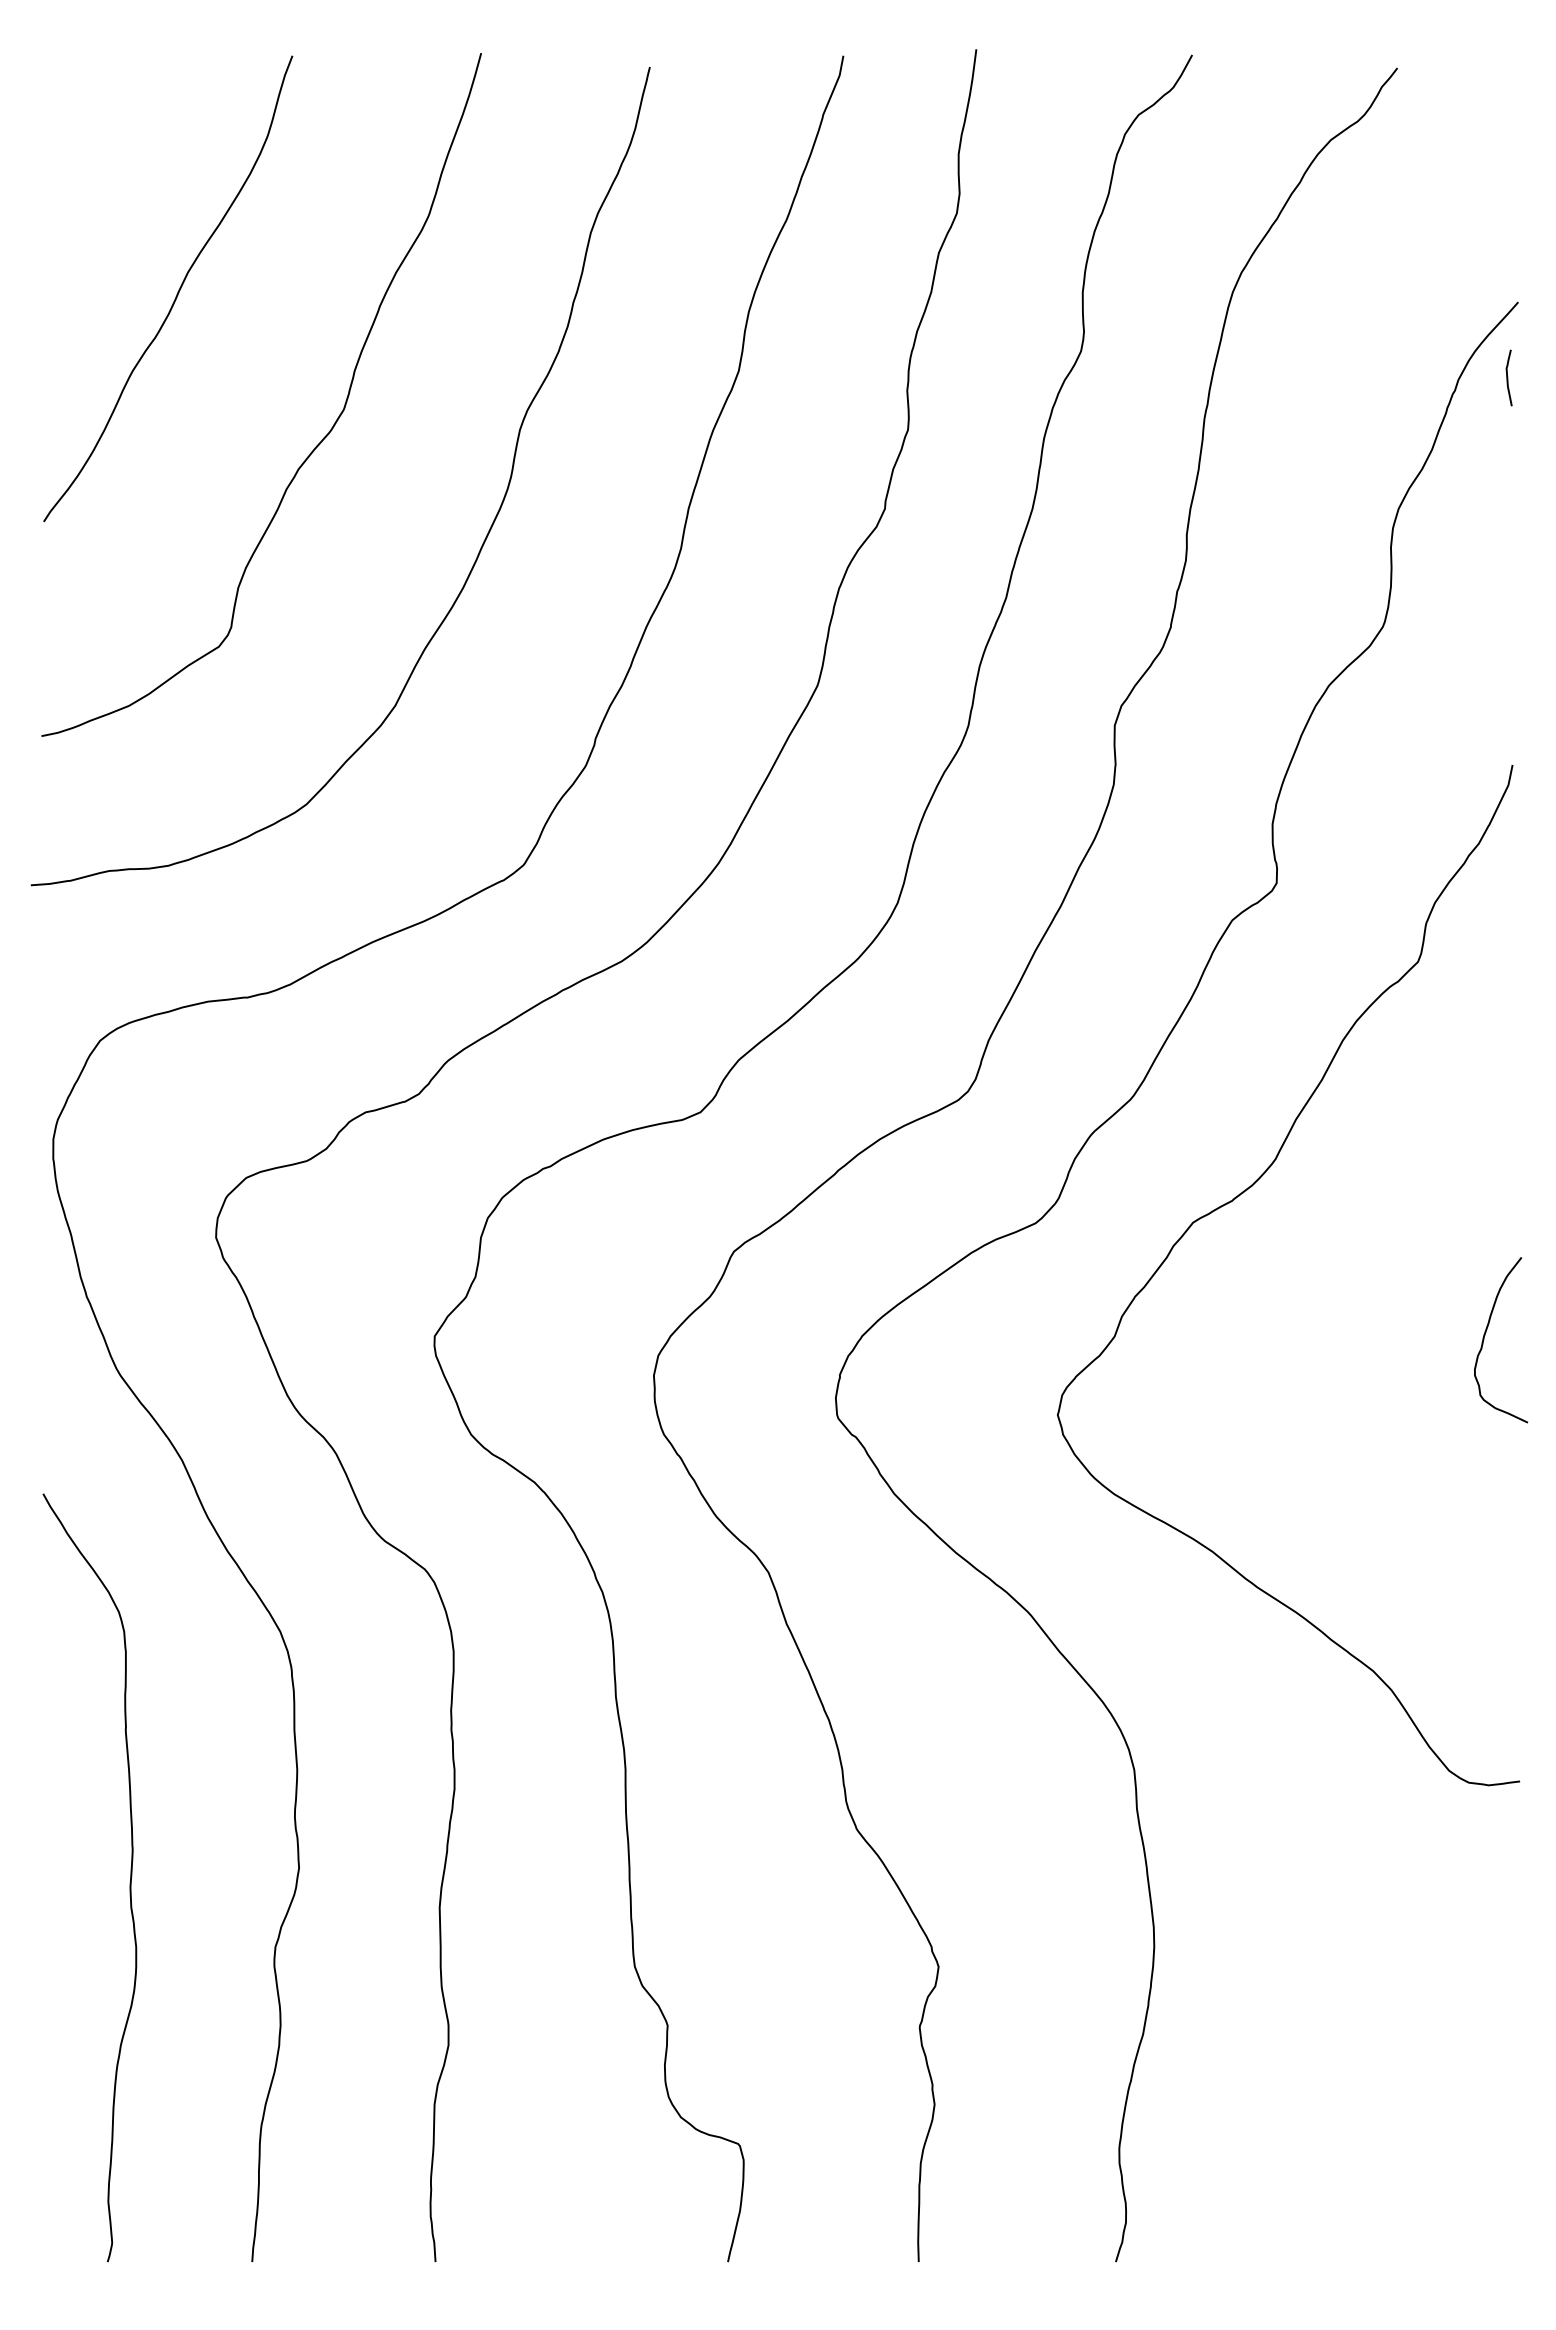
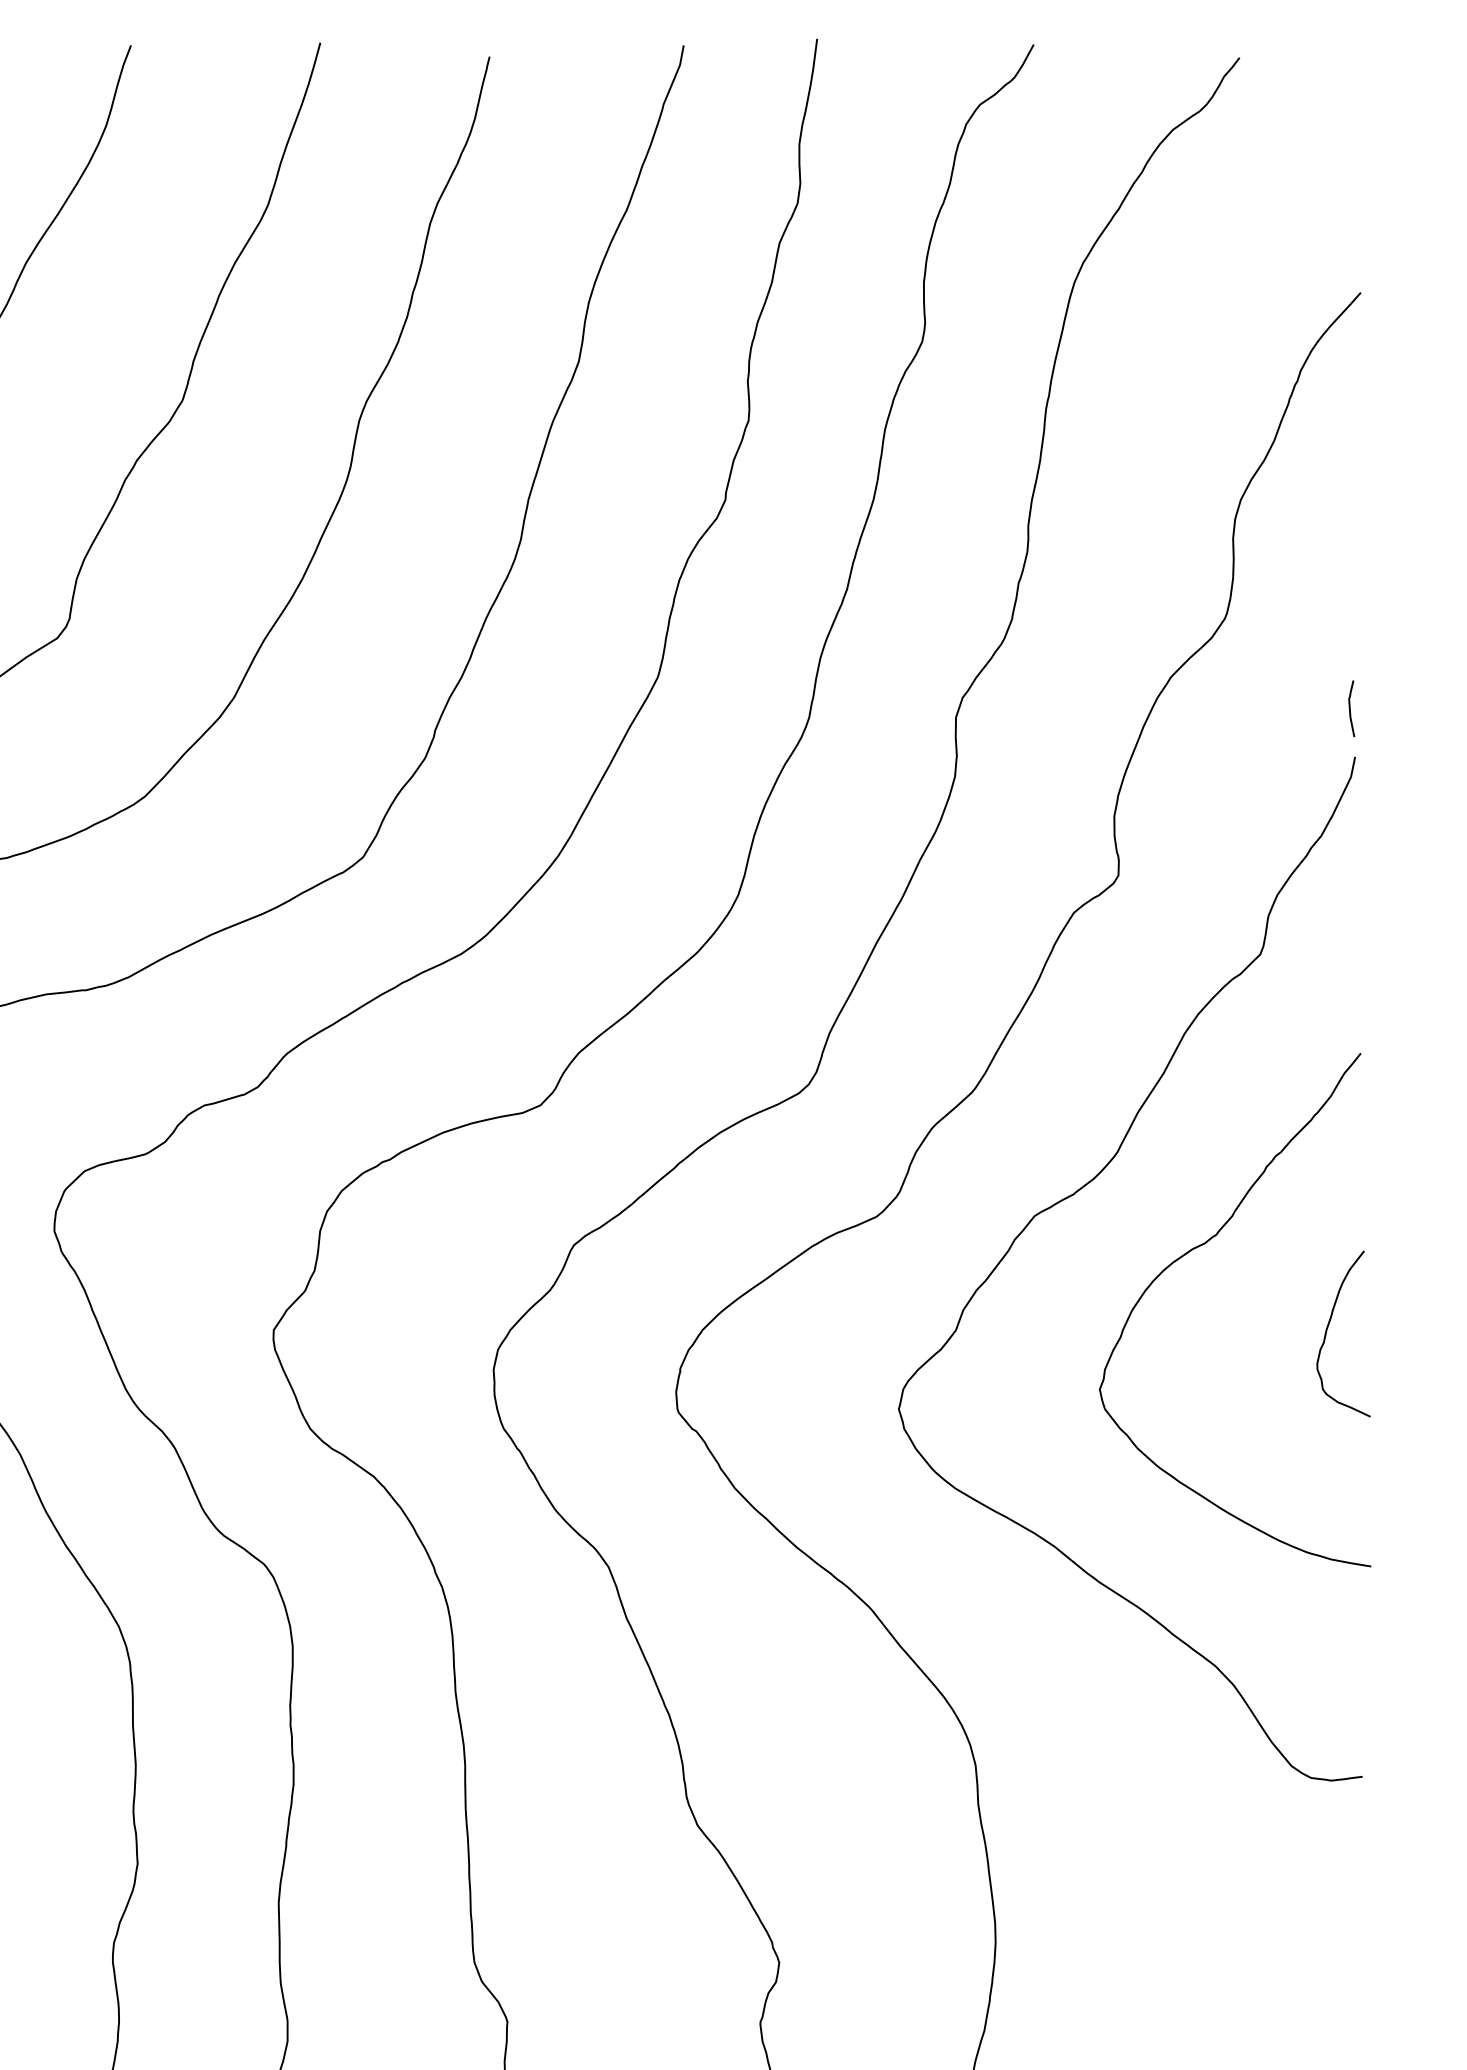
curve: (1508, 377) -> (1351, 708), moved
curve: (1359, 1252) -> (1201, 1246), added

